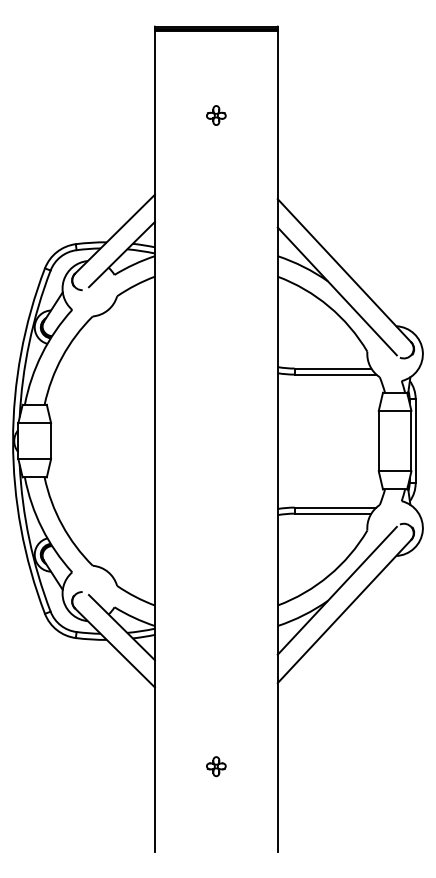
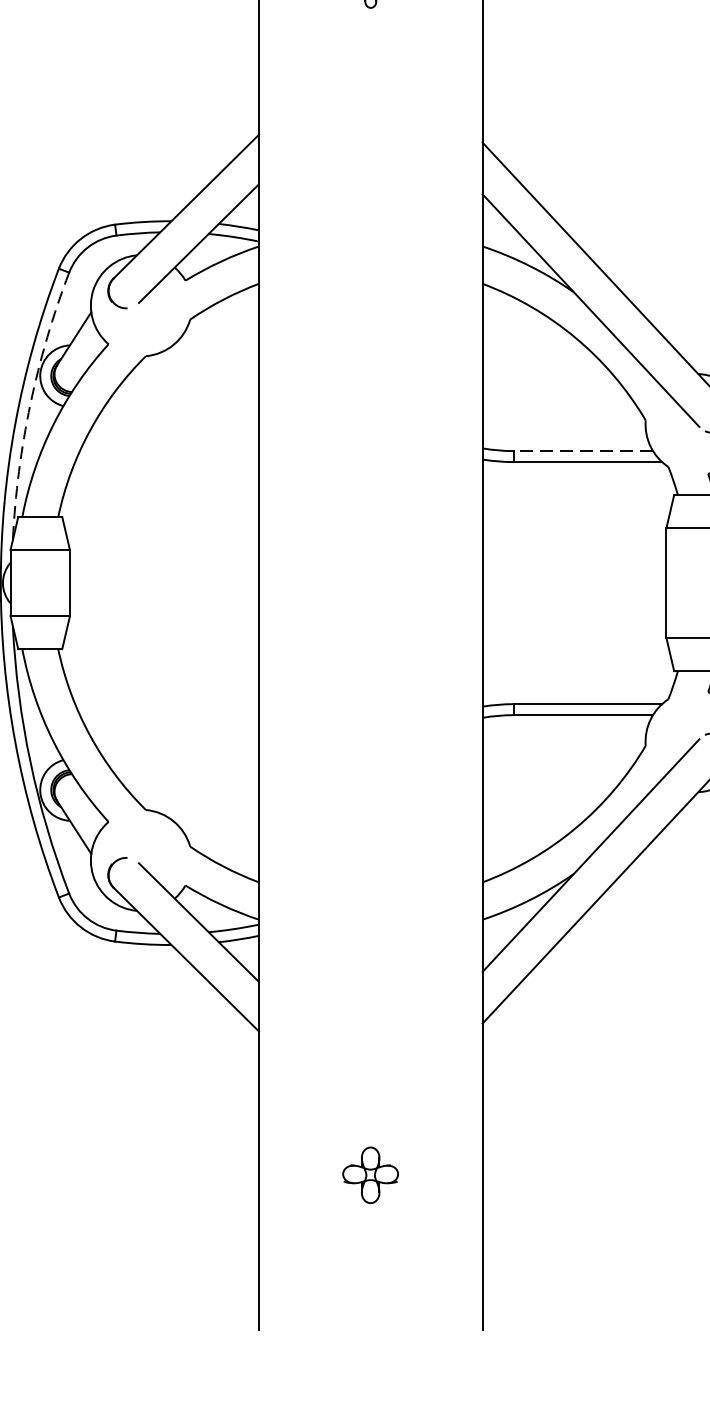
arc: (29, 342) -> (30, 403), solid -> dashed
line: (332, 368) -> (582, 450), solid -> dashed
part: (216, 766) -> (371, 1175), size x1.6

